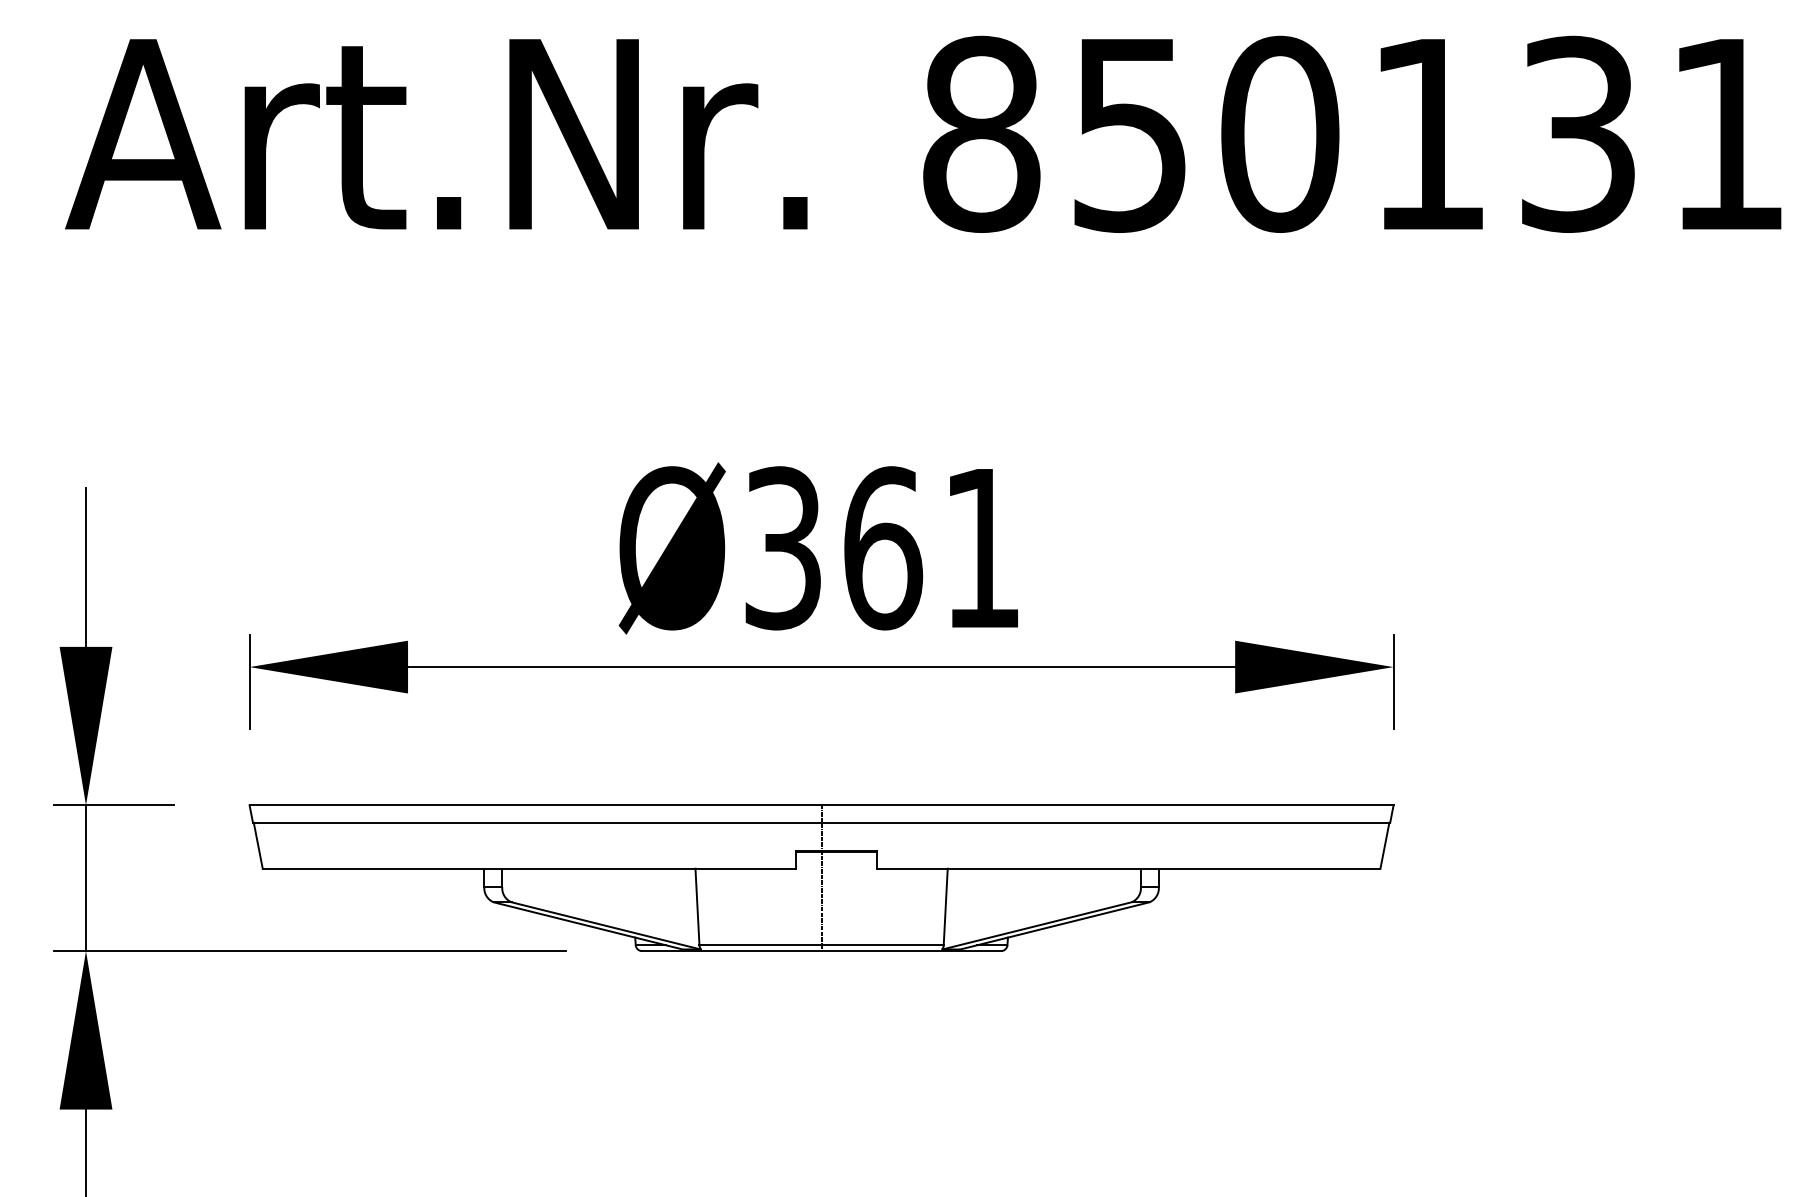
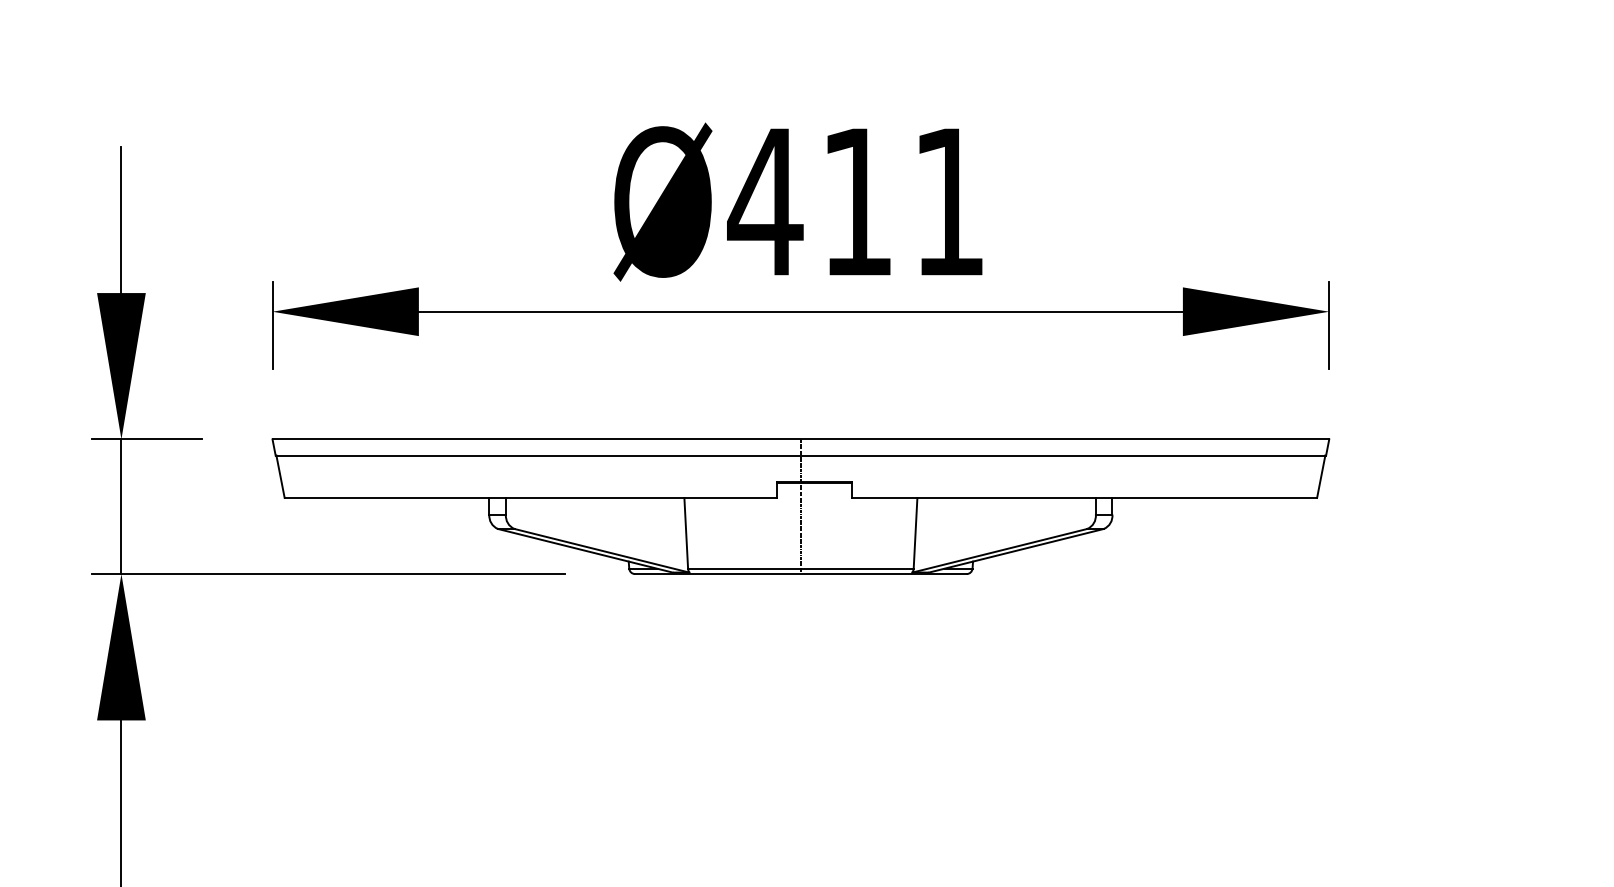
text: (832, 548) -> (810, 202), Ø361 -> Ø411

